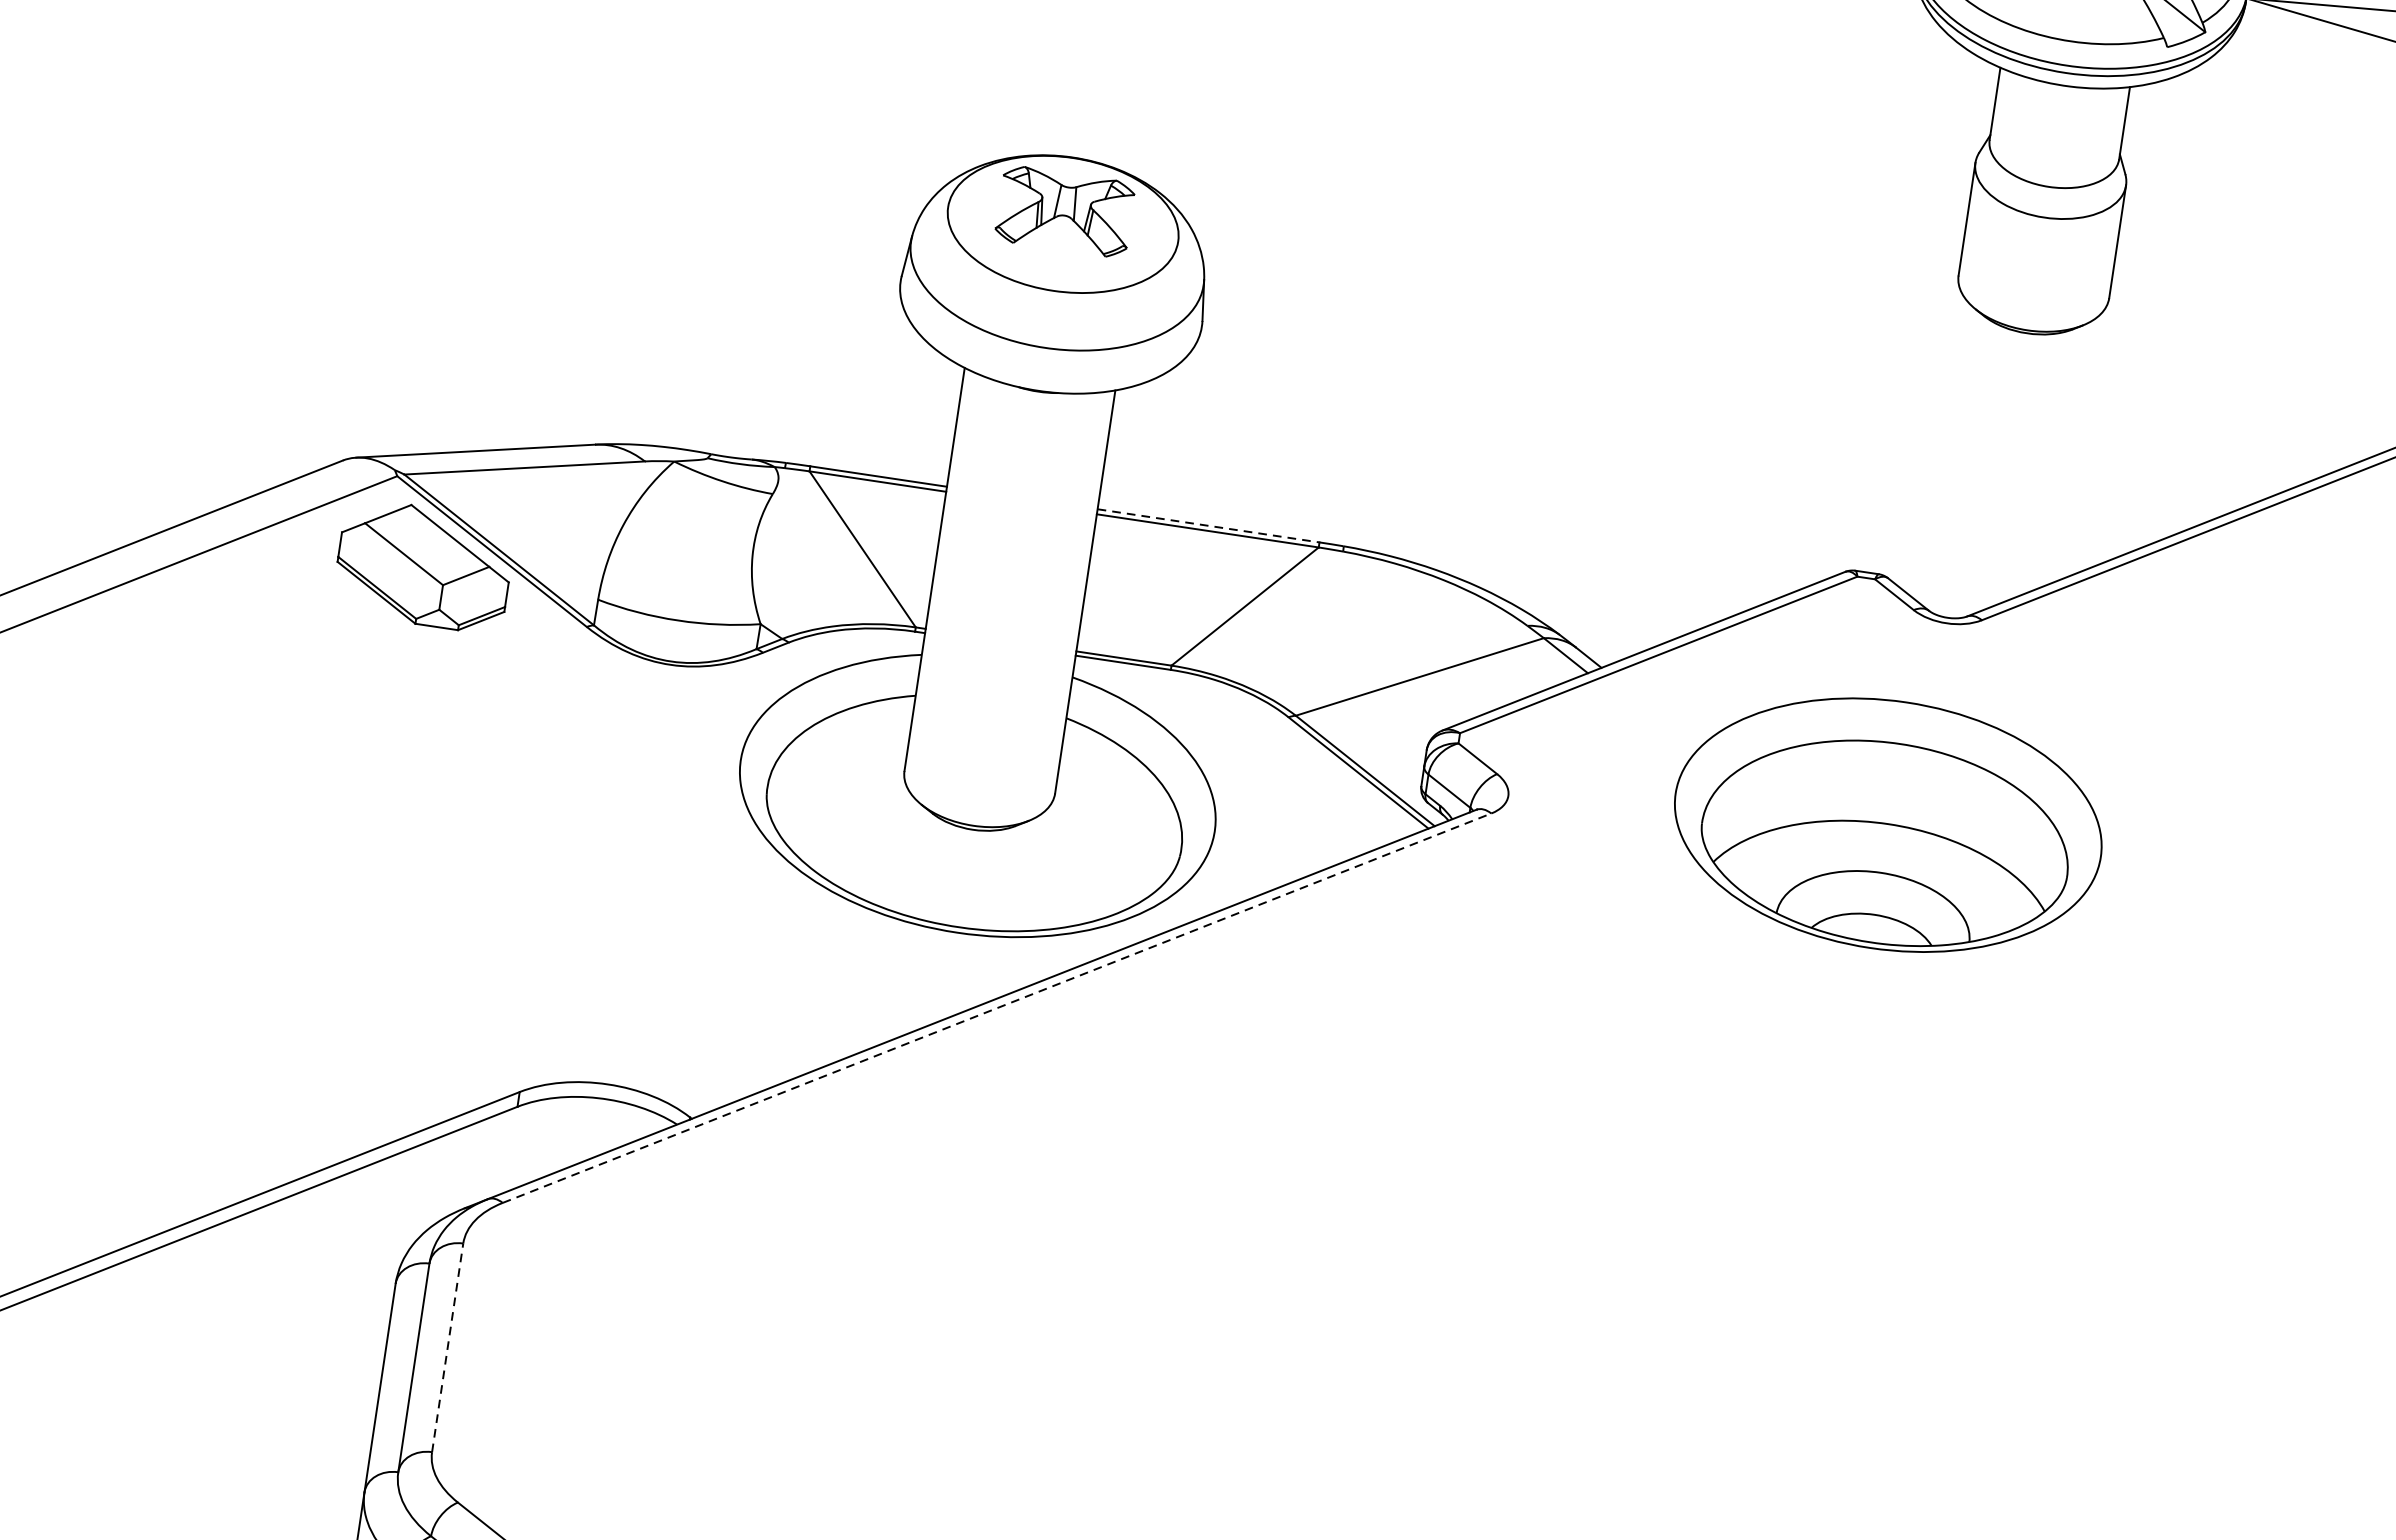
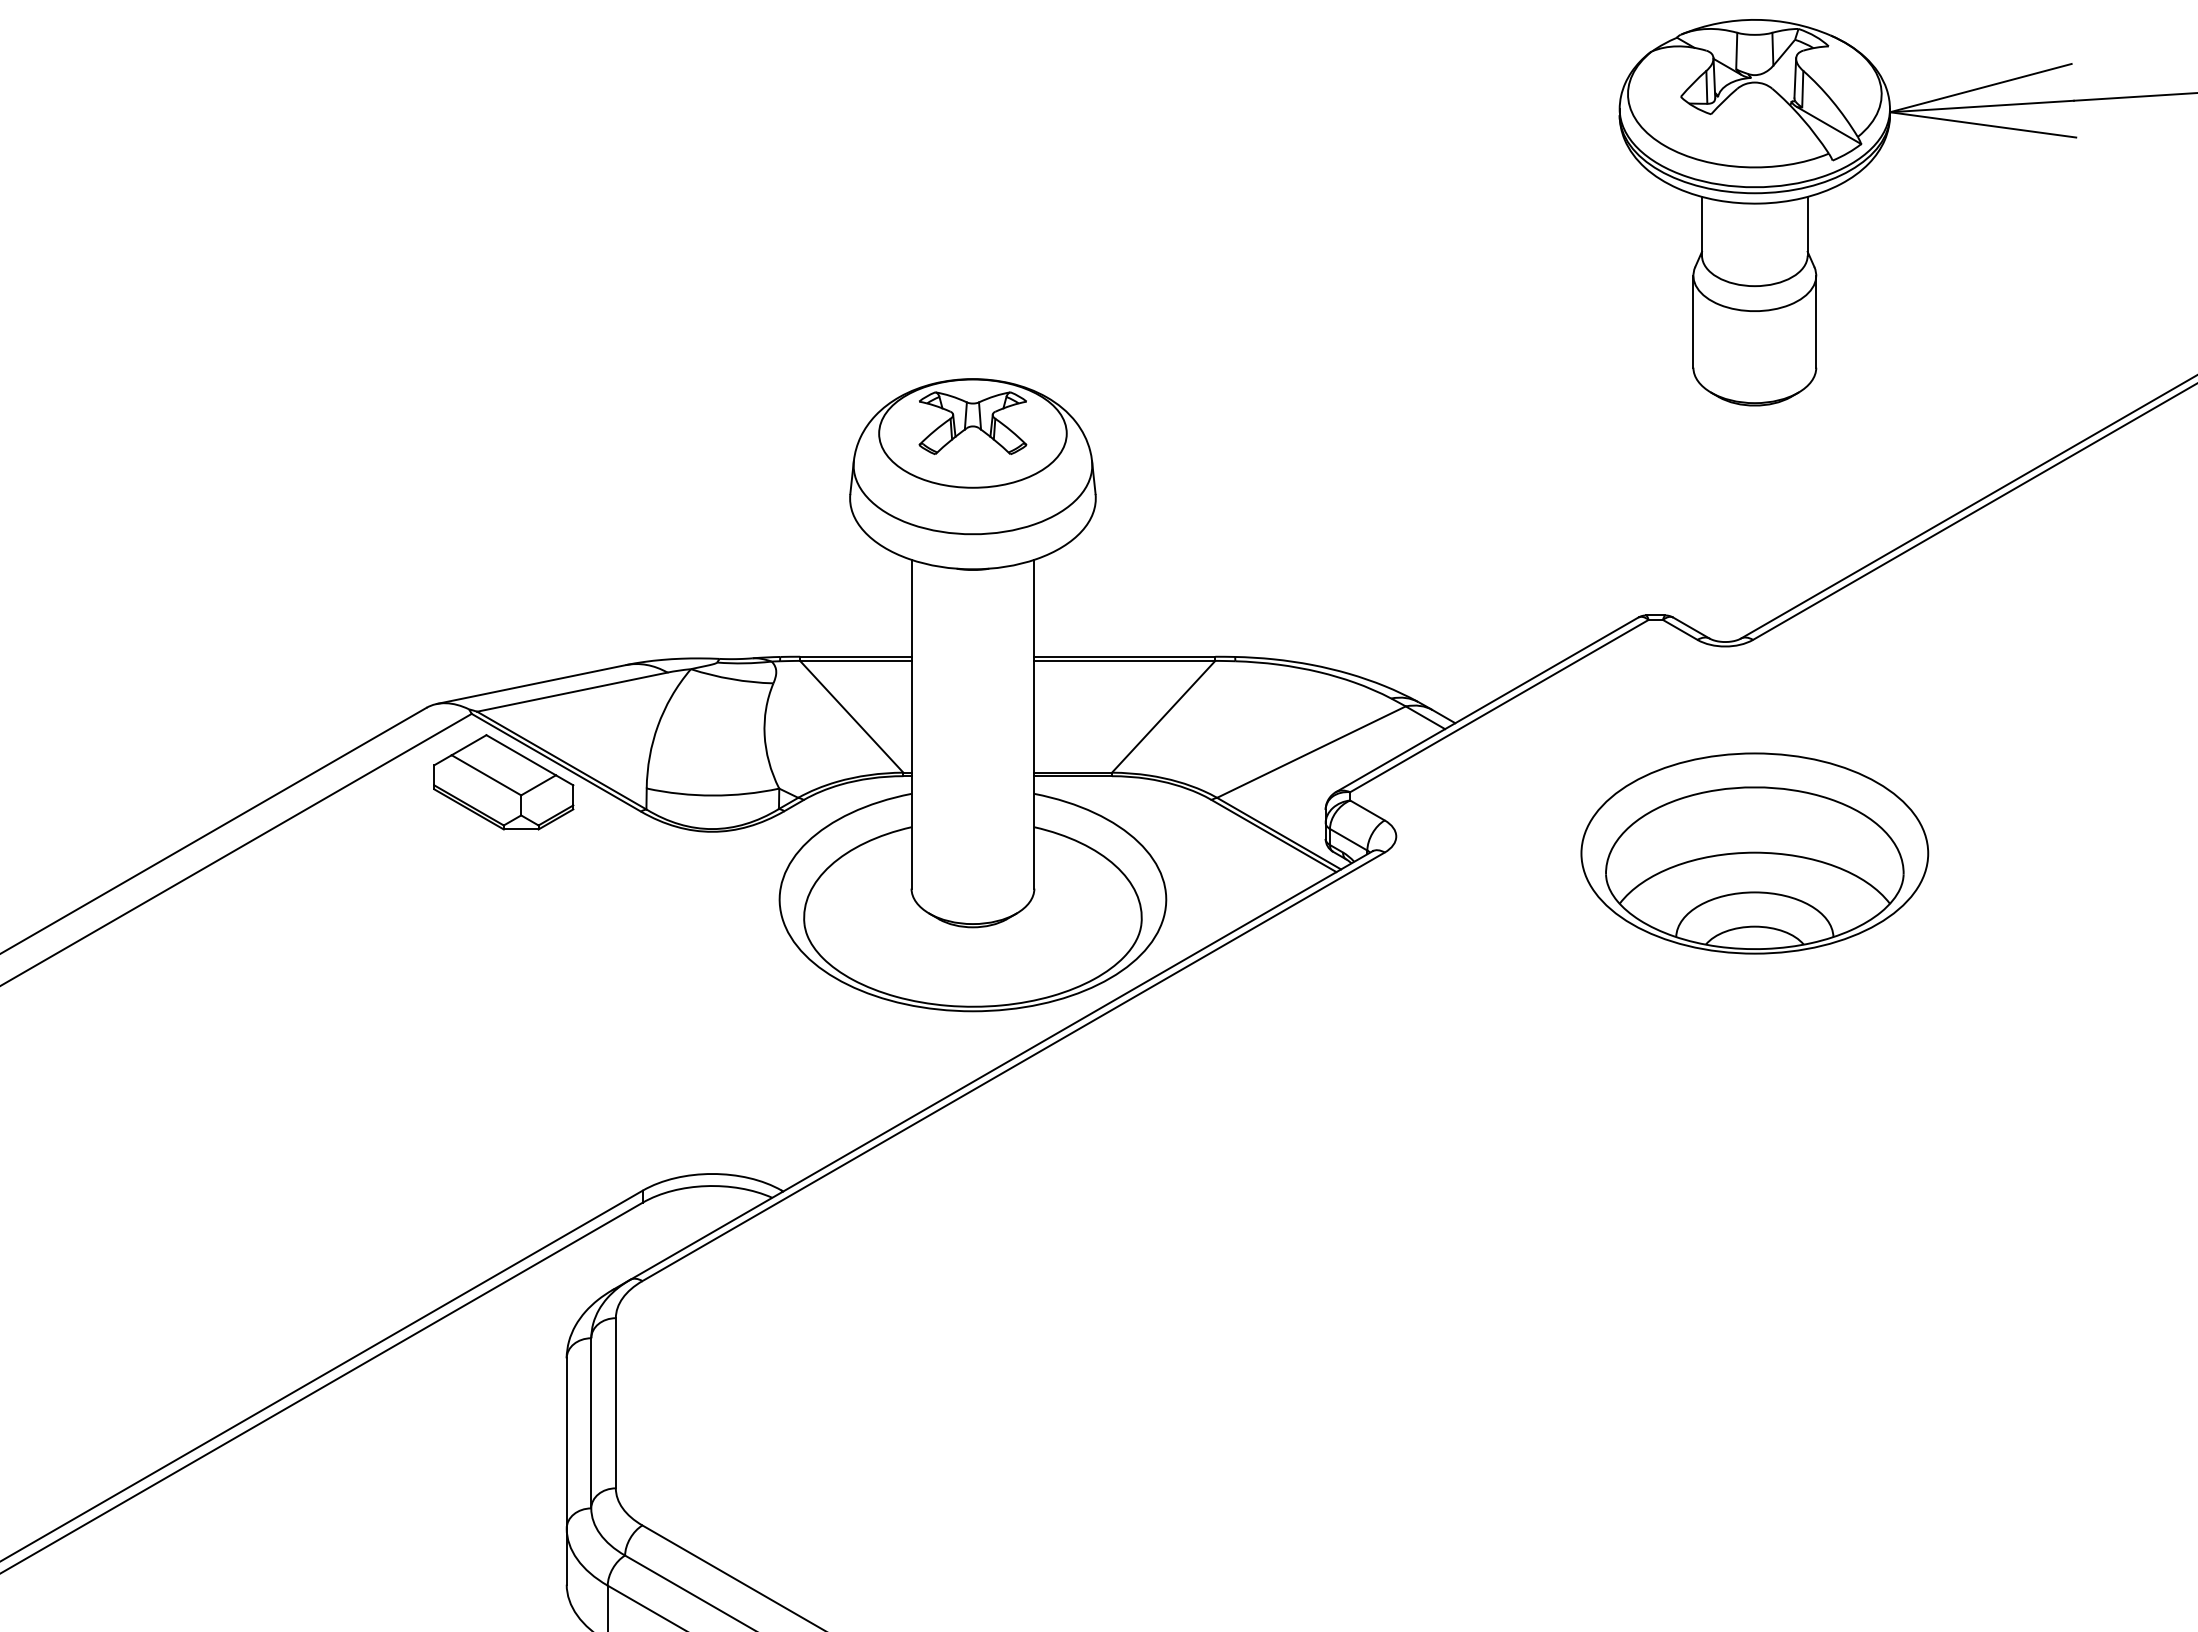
line: (1209, 525) -> (1125, 656), dashed -> solid
part: (1887, 825) -> (1754, 853), moved
line: (996, 1007) -> (1013, 1066), dashed -> solid
line: (447, 1346) -> (615, 1402), dashed -> solid

